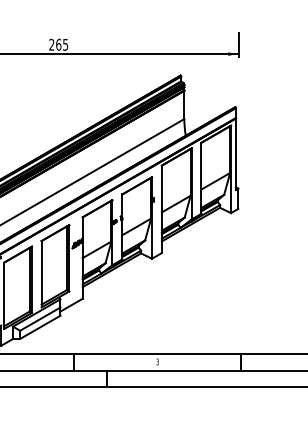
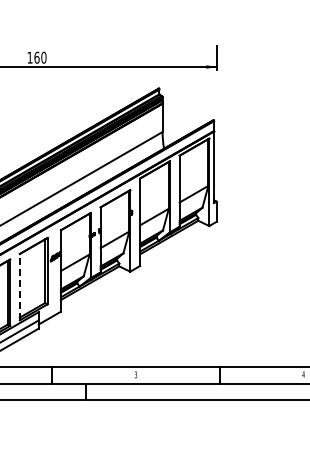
text: (58, 44) -> (36, 57), 265 -> 160
line: (41, 273) -> (19, 286), solid -> dashed

